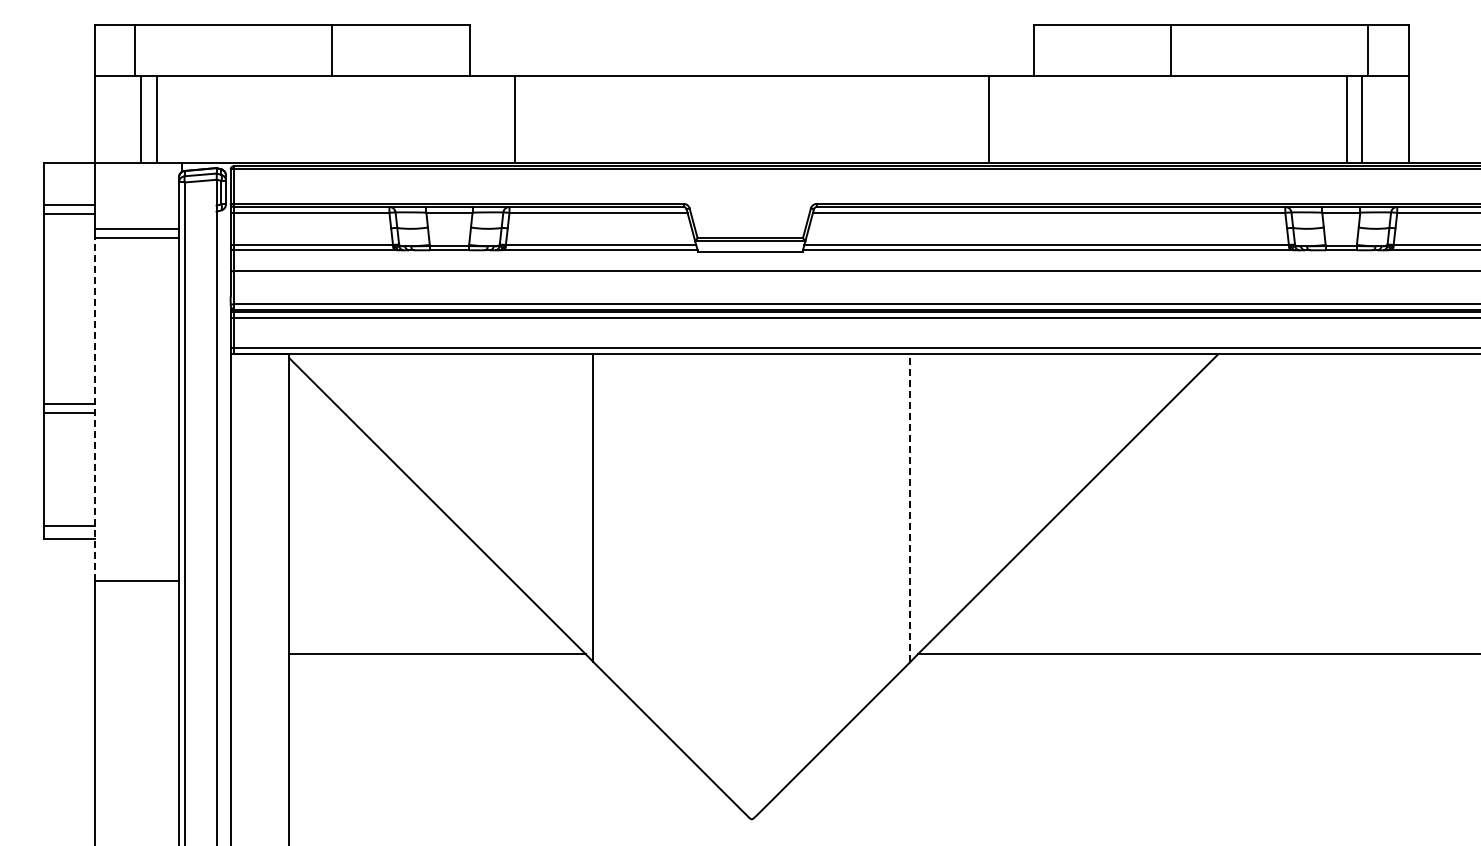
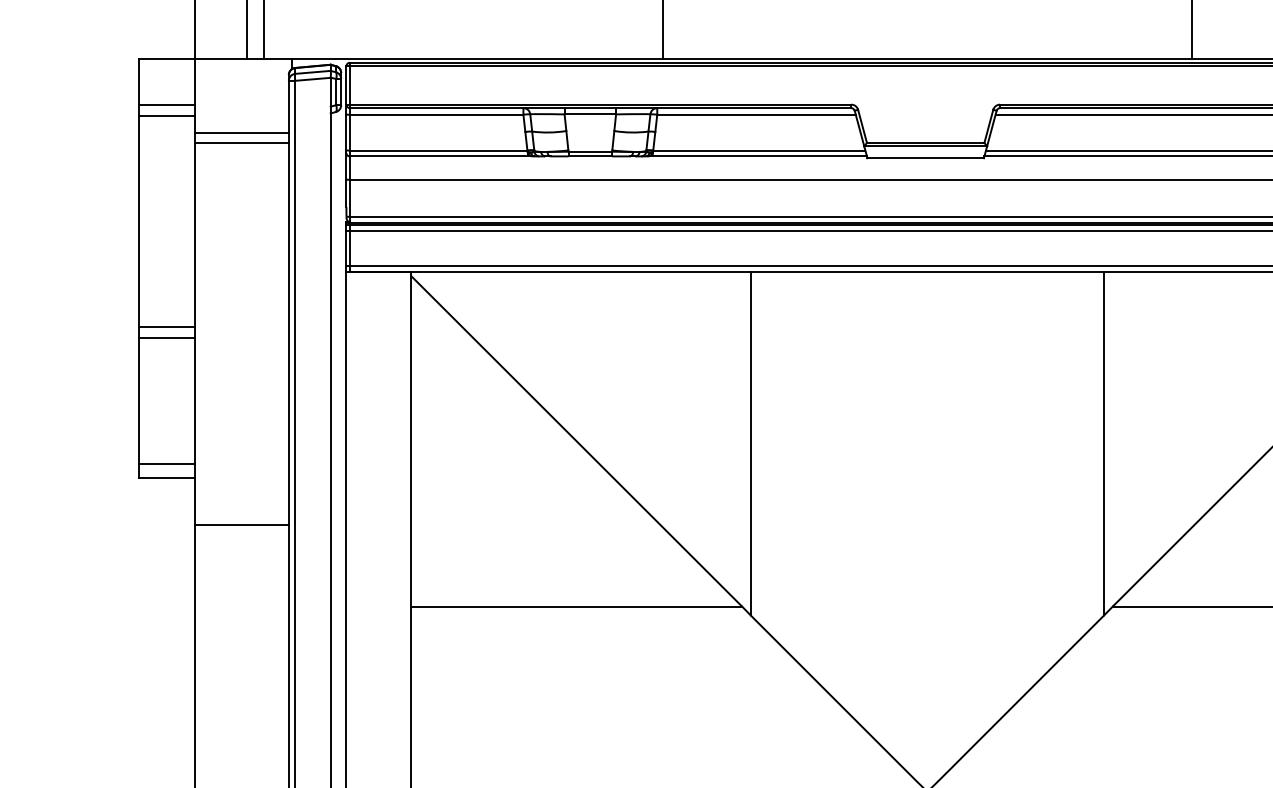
line: (94, 409) -> (194, 333), dashed -> solid
line: (910, 508) -> (1104, 444), dashed -> solid

